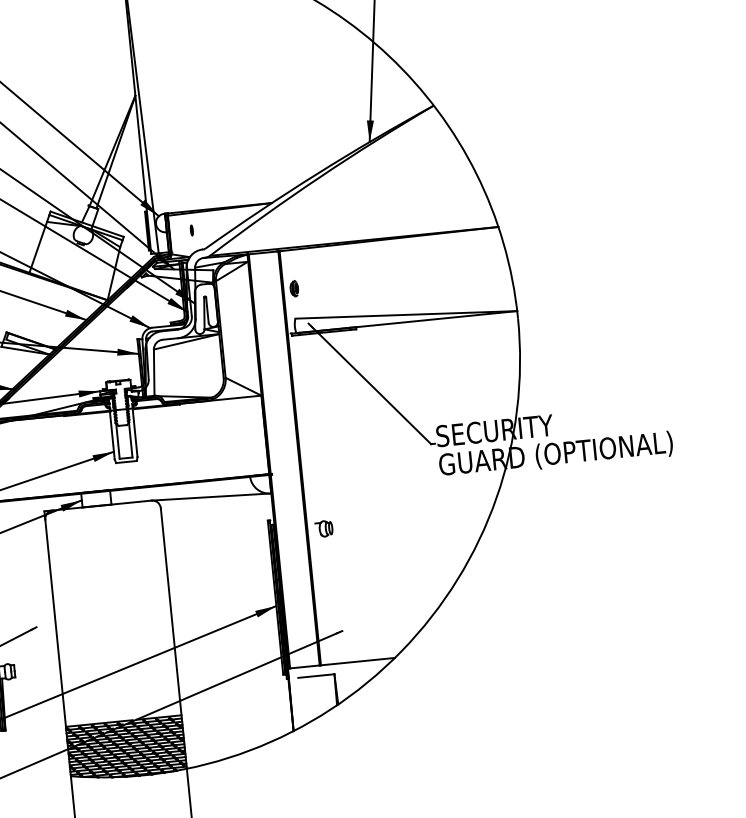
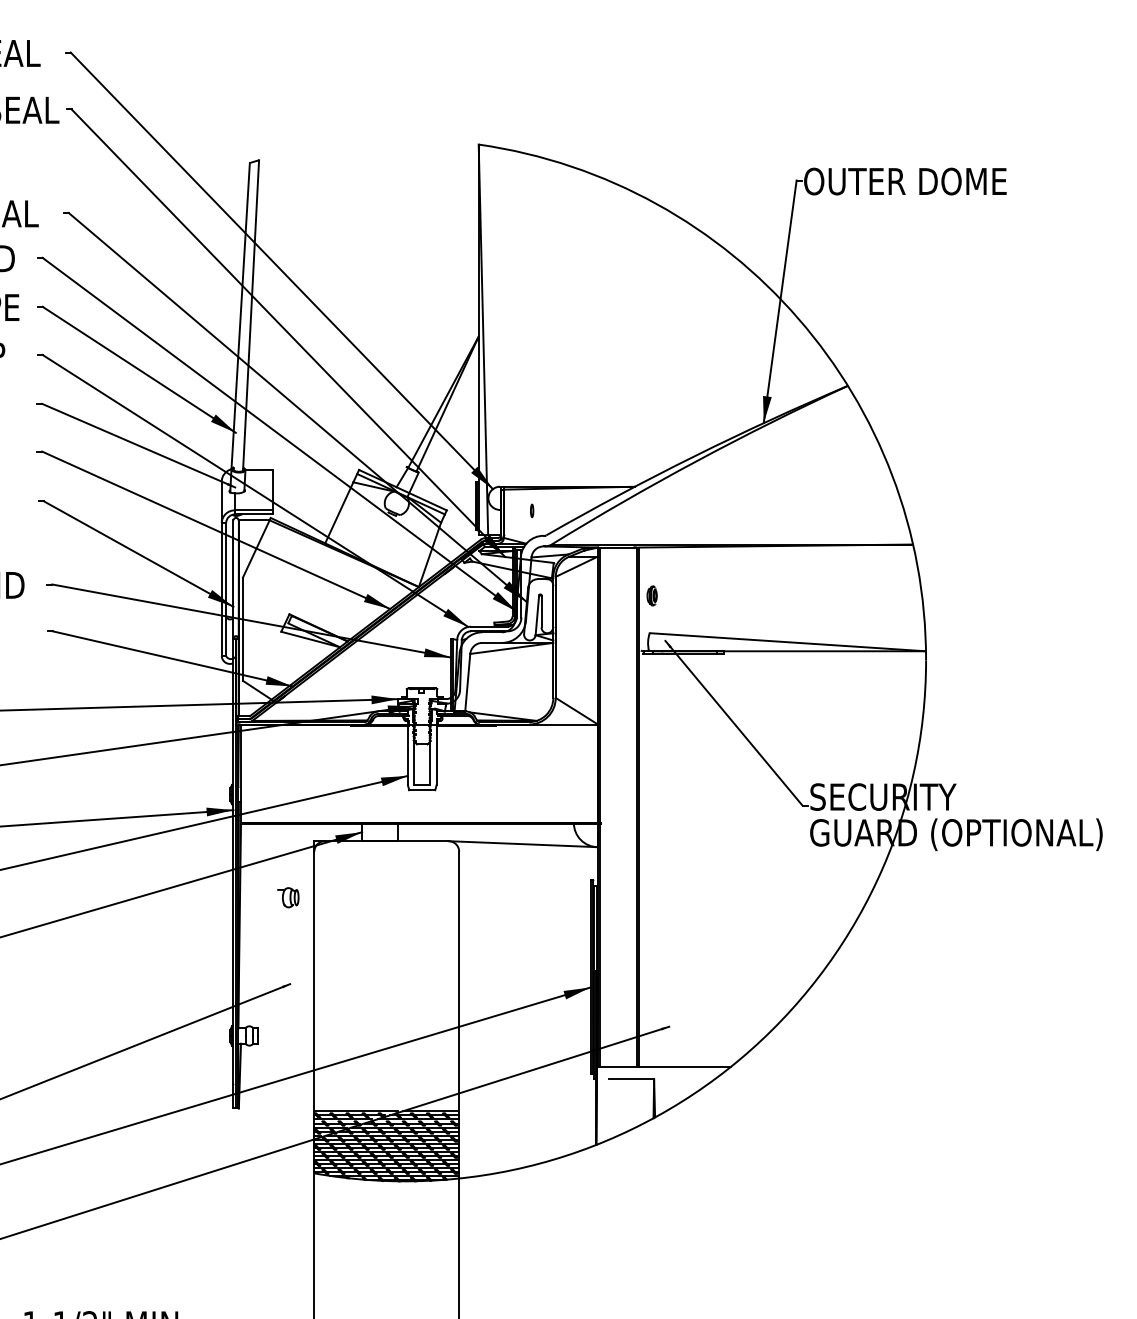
part: (324, 528) -> (288, 897), moved

